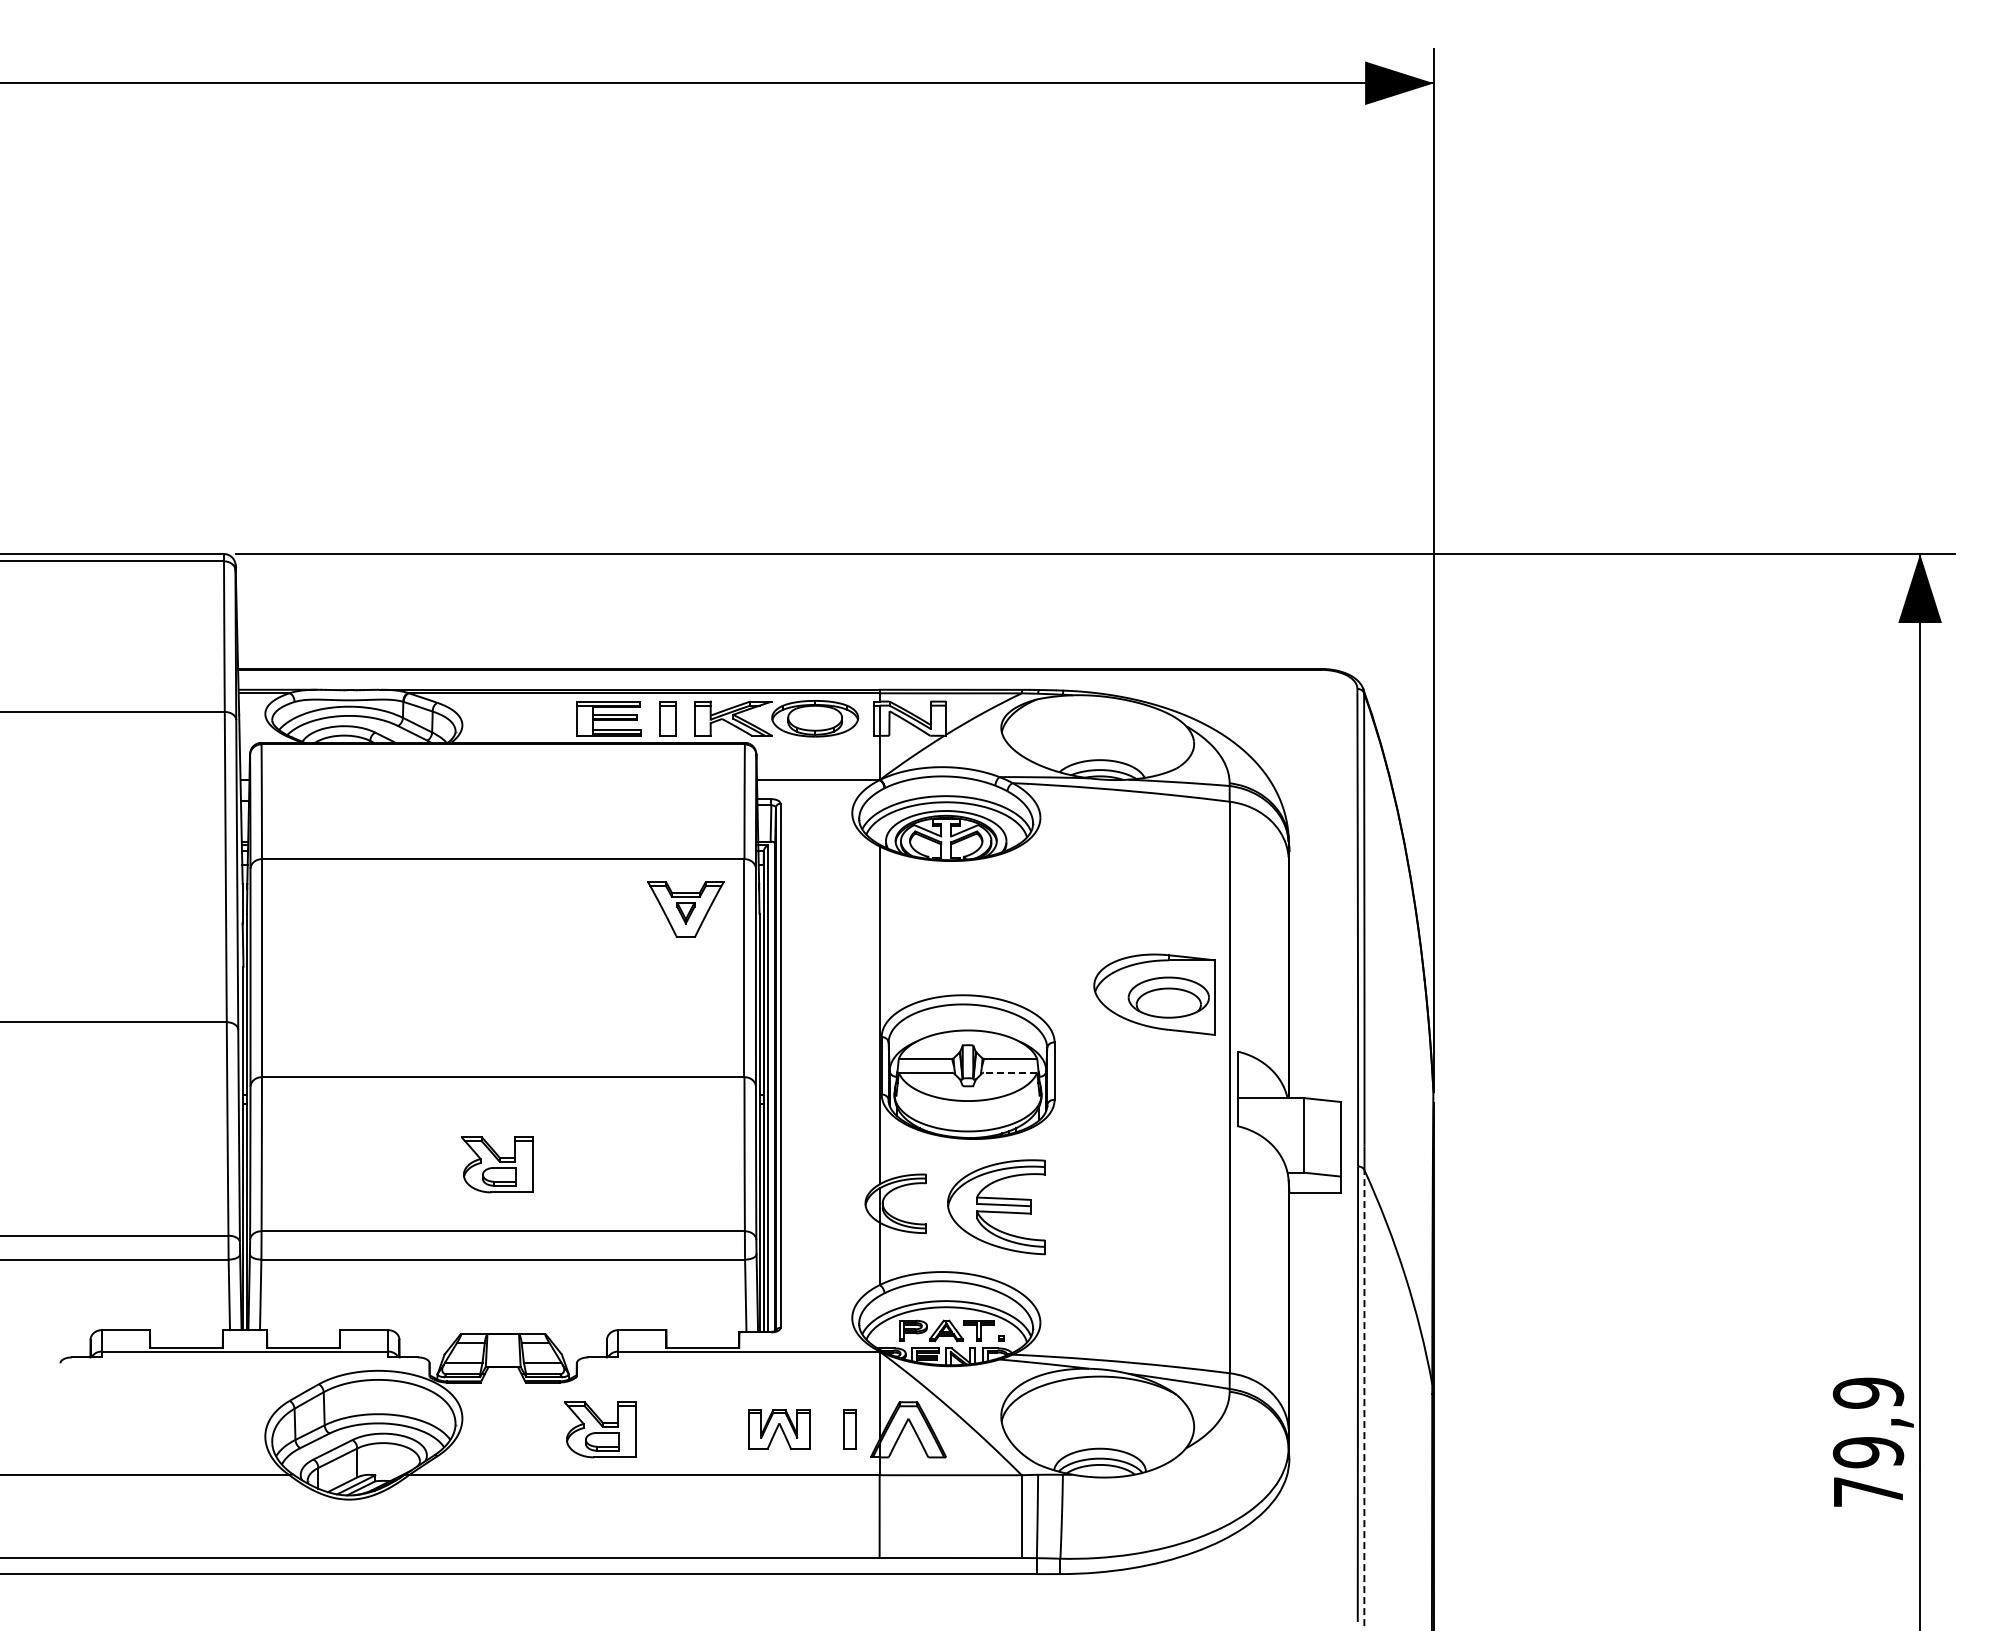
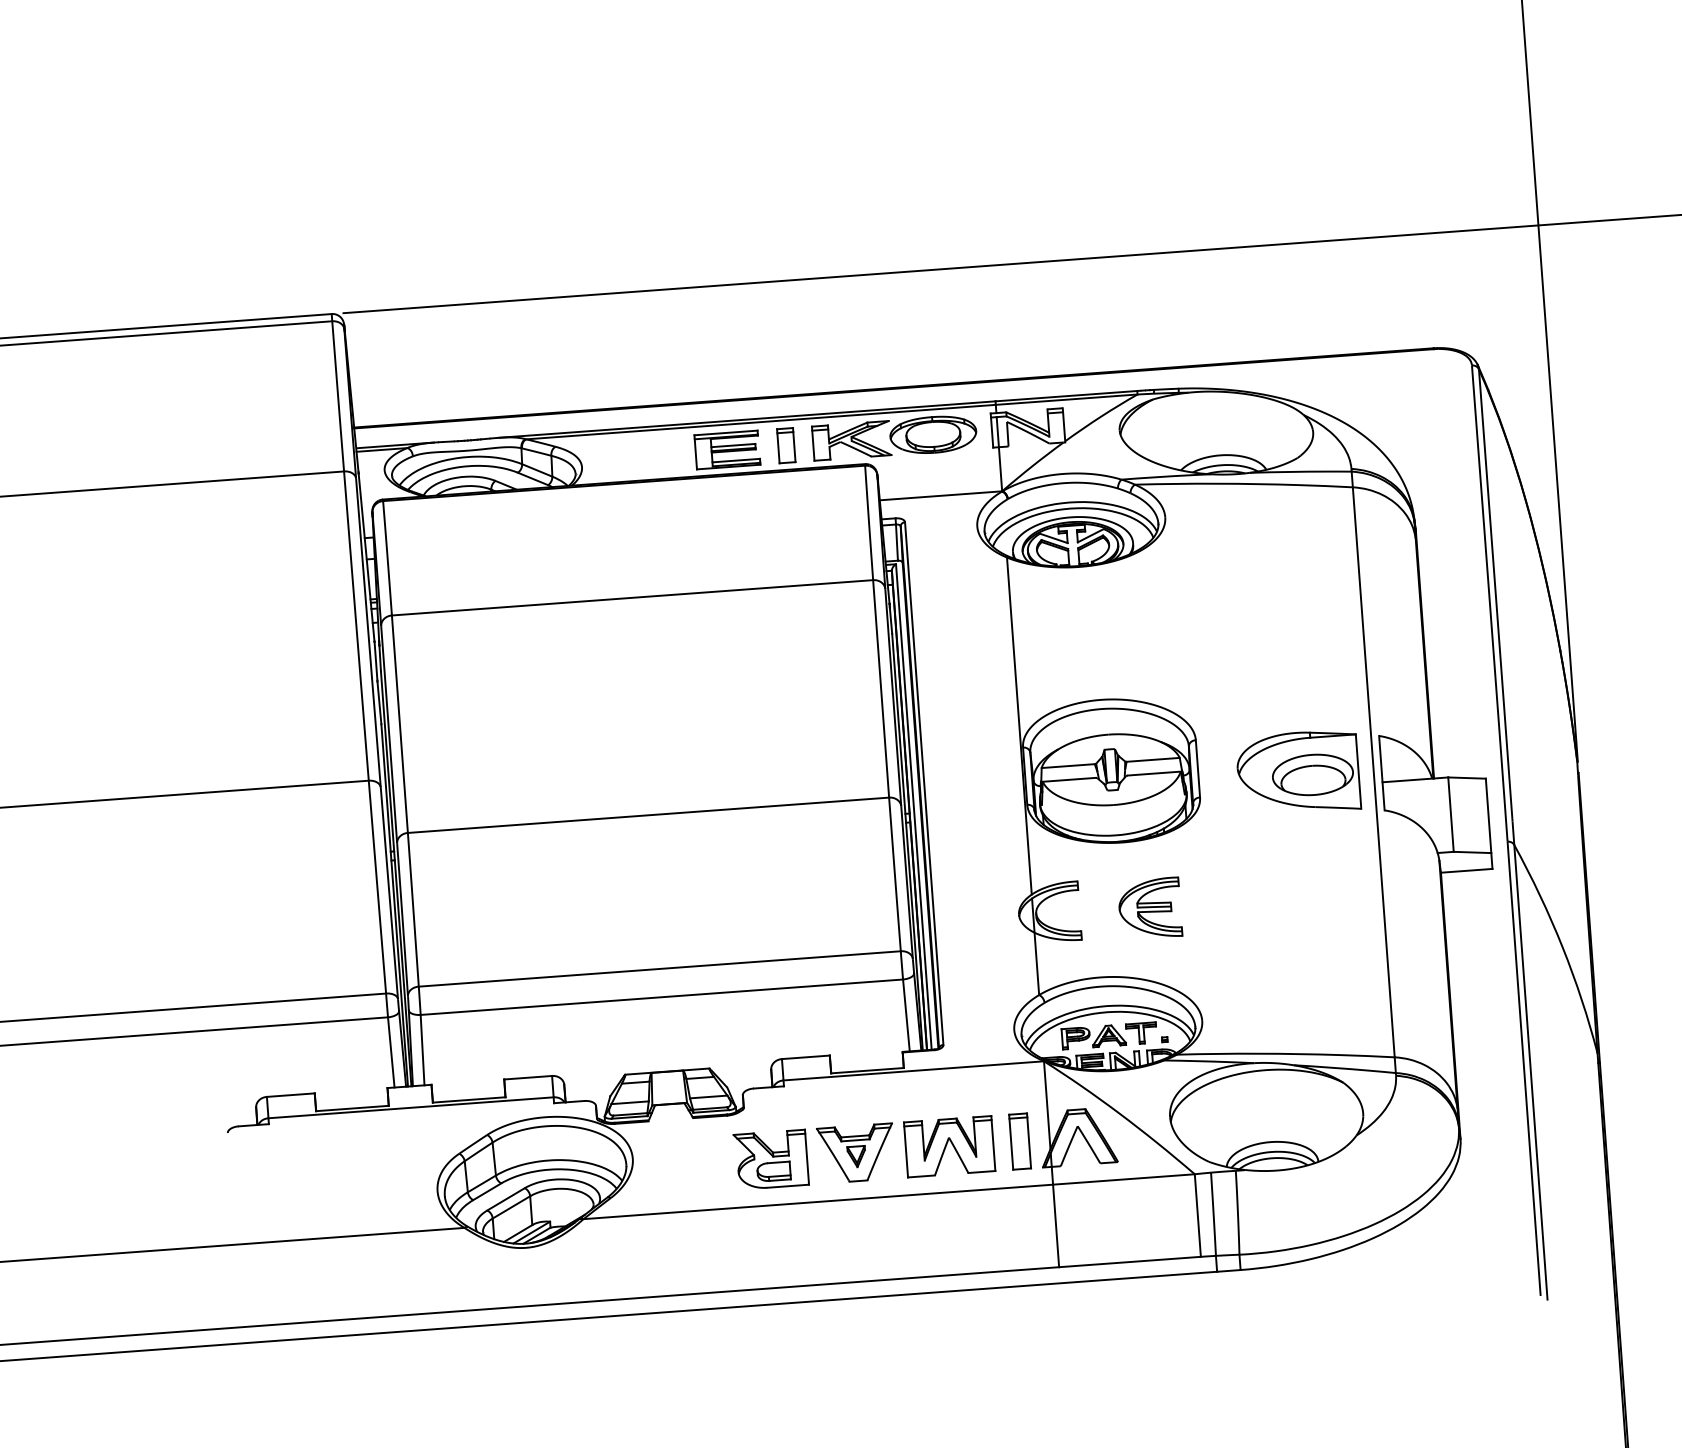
part: (685, 909) -> (856, 1153), moved
part: (1154, 994) -> (1298, 772), moved
line: (1010, 1072) -> (1154, 773), dashed -> solid
part: (497, 1164) -> (649, 902), removed
part: (996, 1206) -> (1149, 908), size x0.62
line: (1364, 1398) -> (1530, 1072), dashed -> solid
part: (779, 1429) -> (949, 1146), size x1.43
part: (849, 1429) -> (1019, 1141), size x1.43

